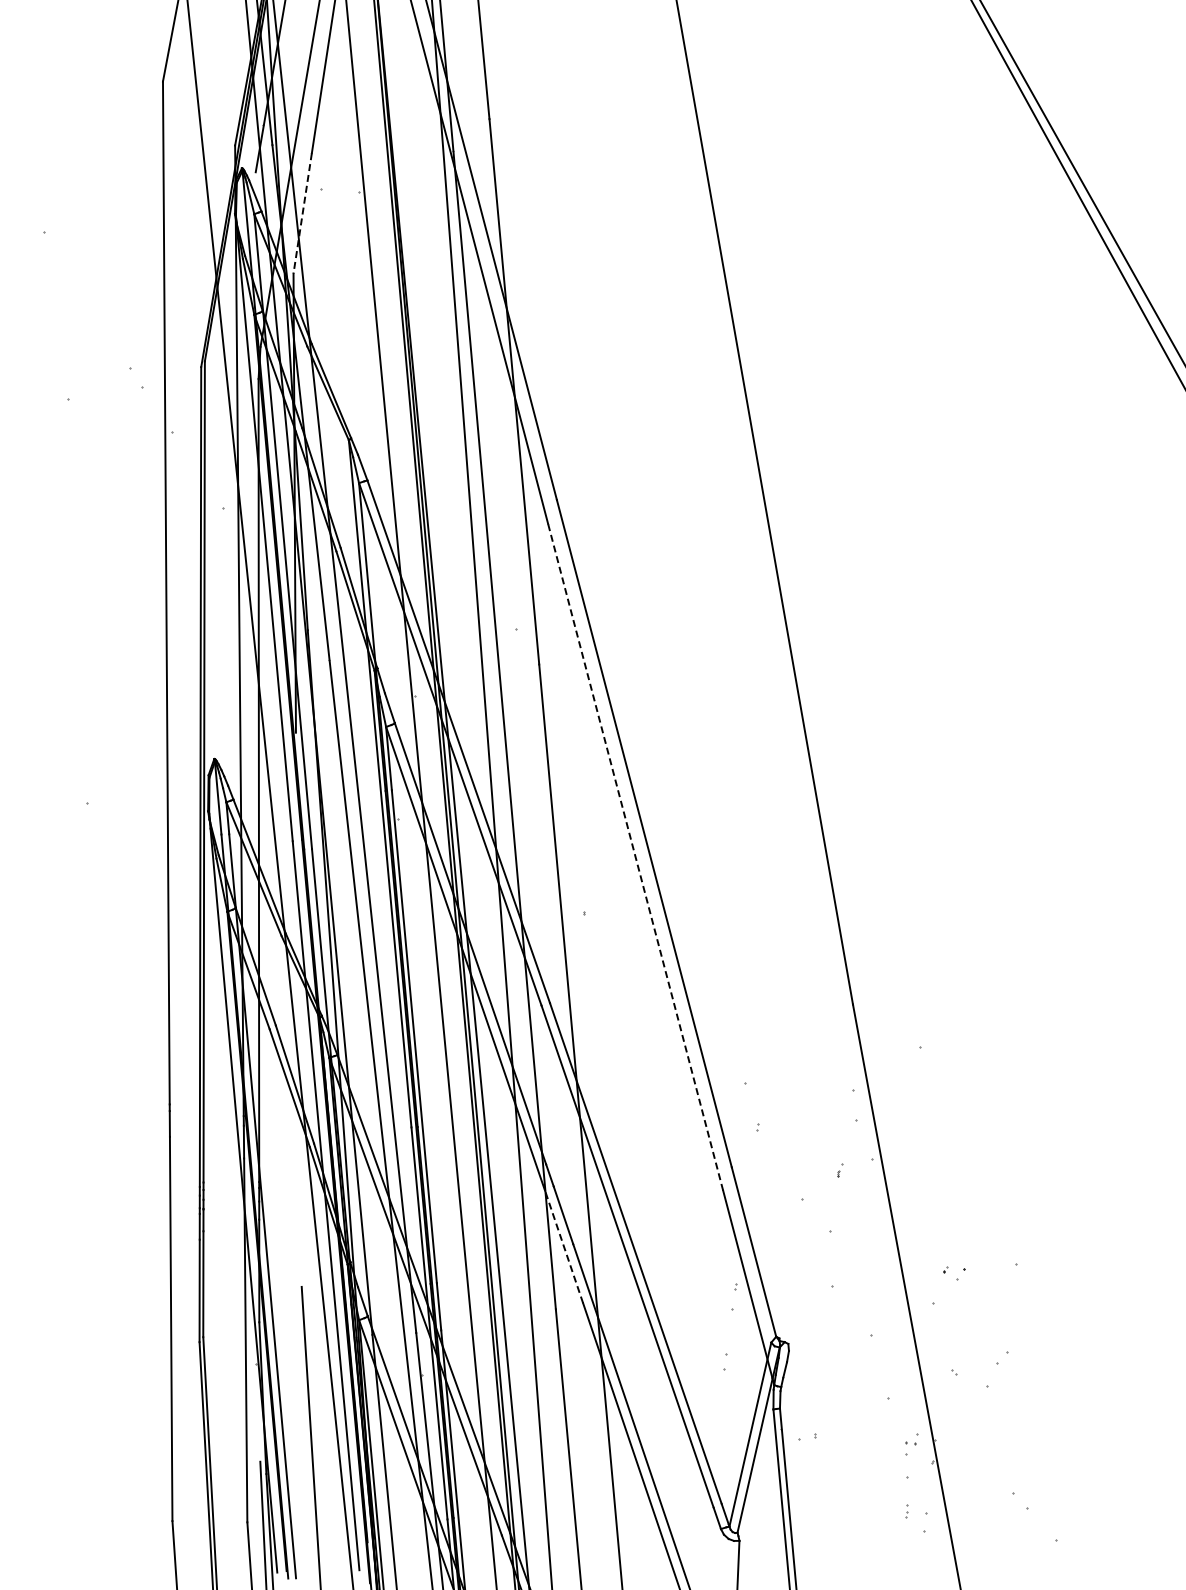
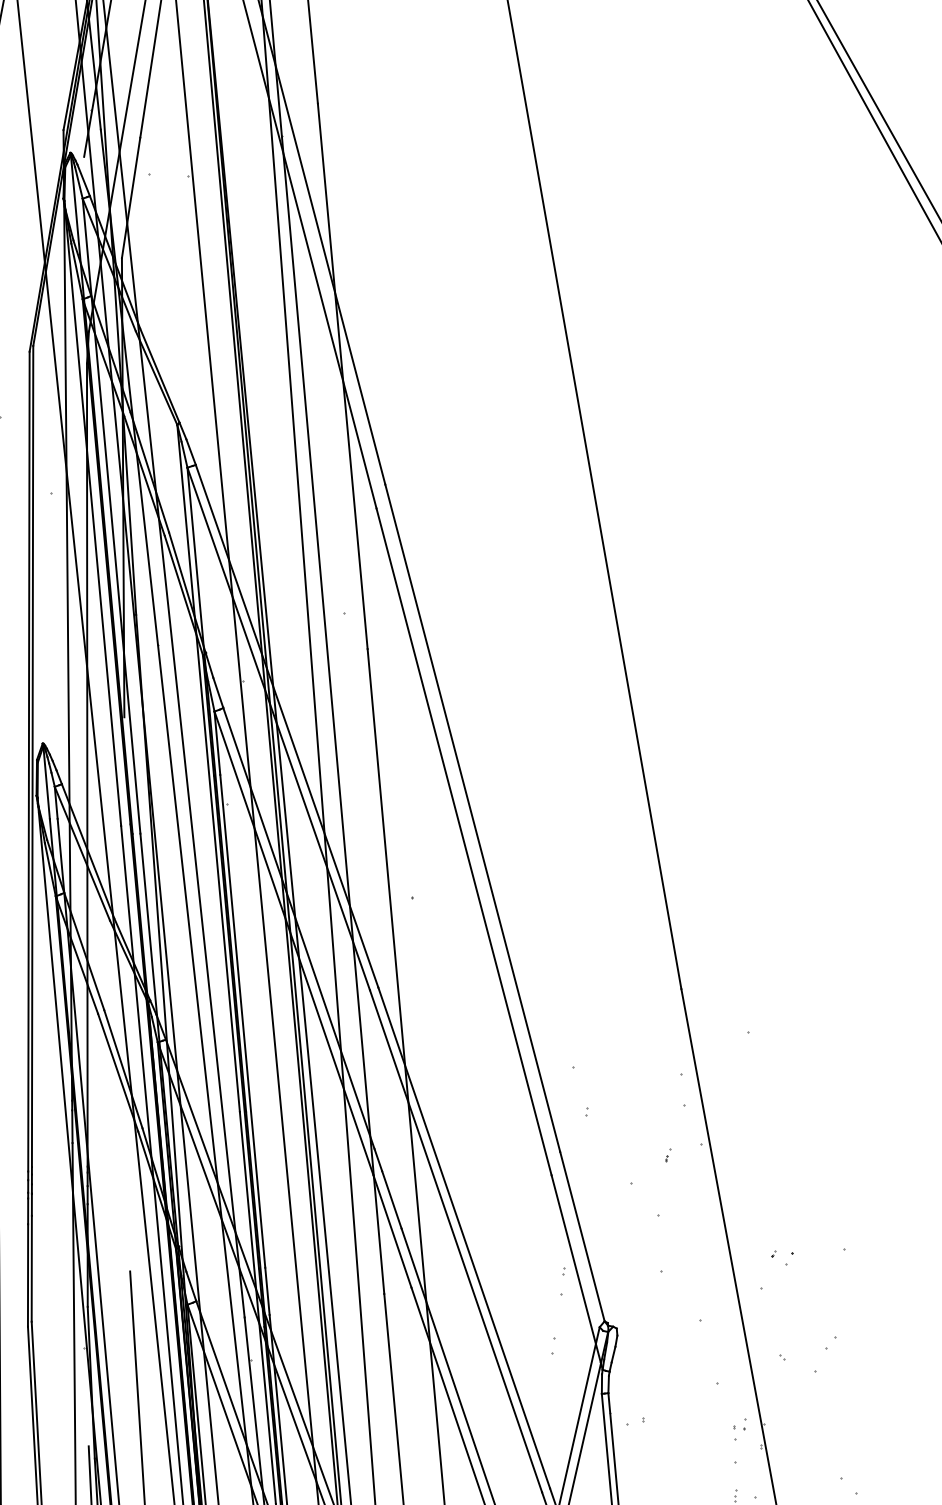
line: (302, 213) -> (130, 198), dashed -> solid
line: (635, 857) -> (463, 842), dashed -> solid
line: (563, 1246) -> (391, 1231), dashed -> solid

